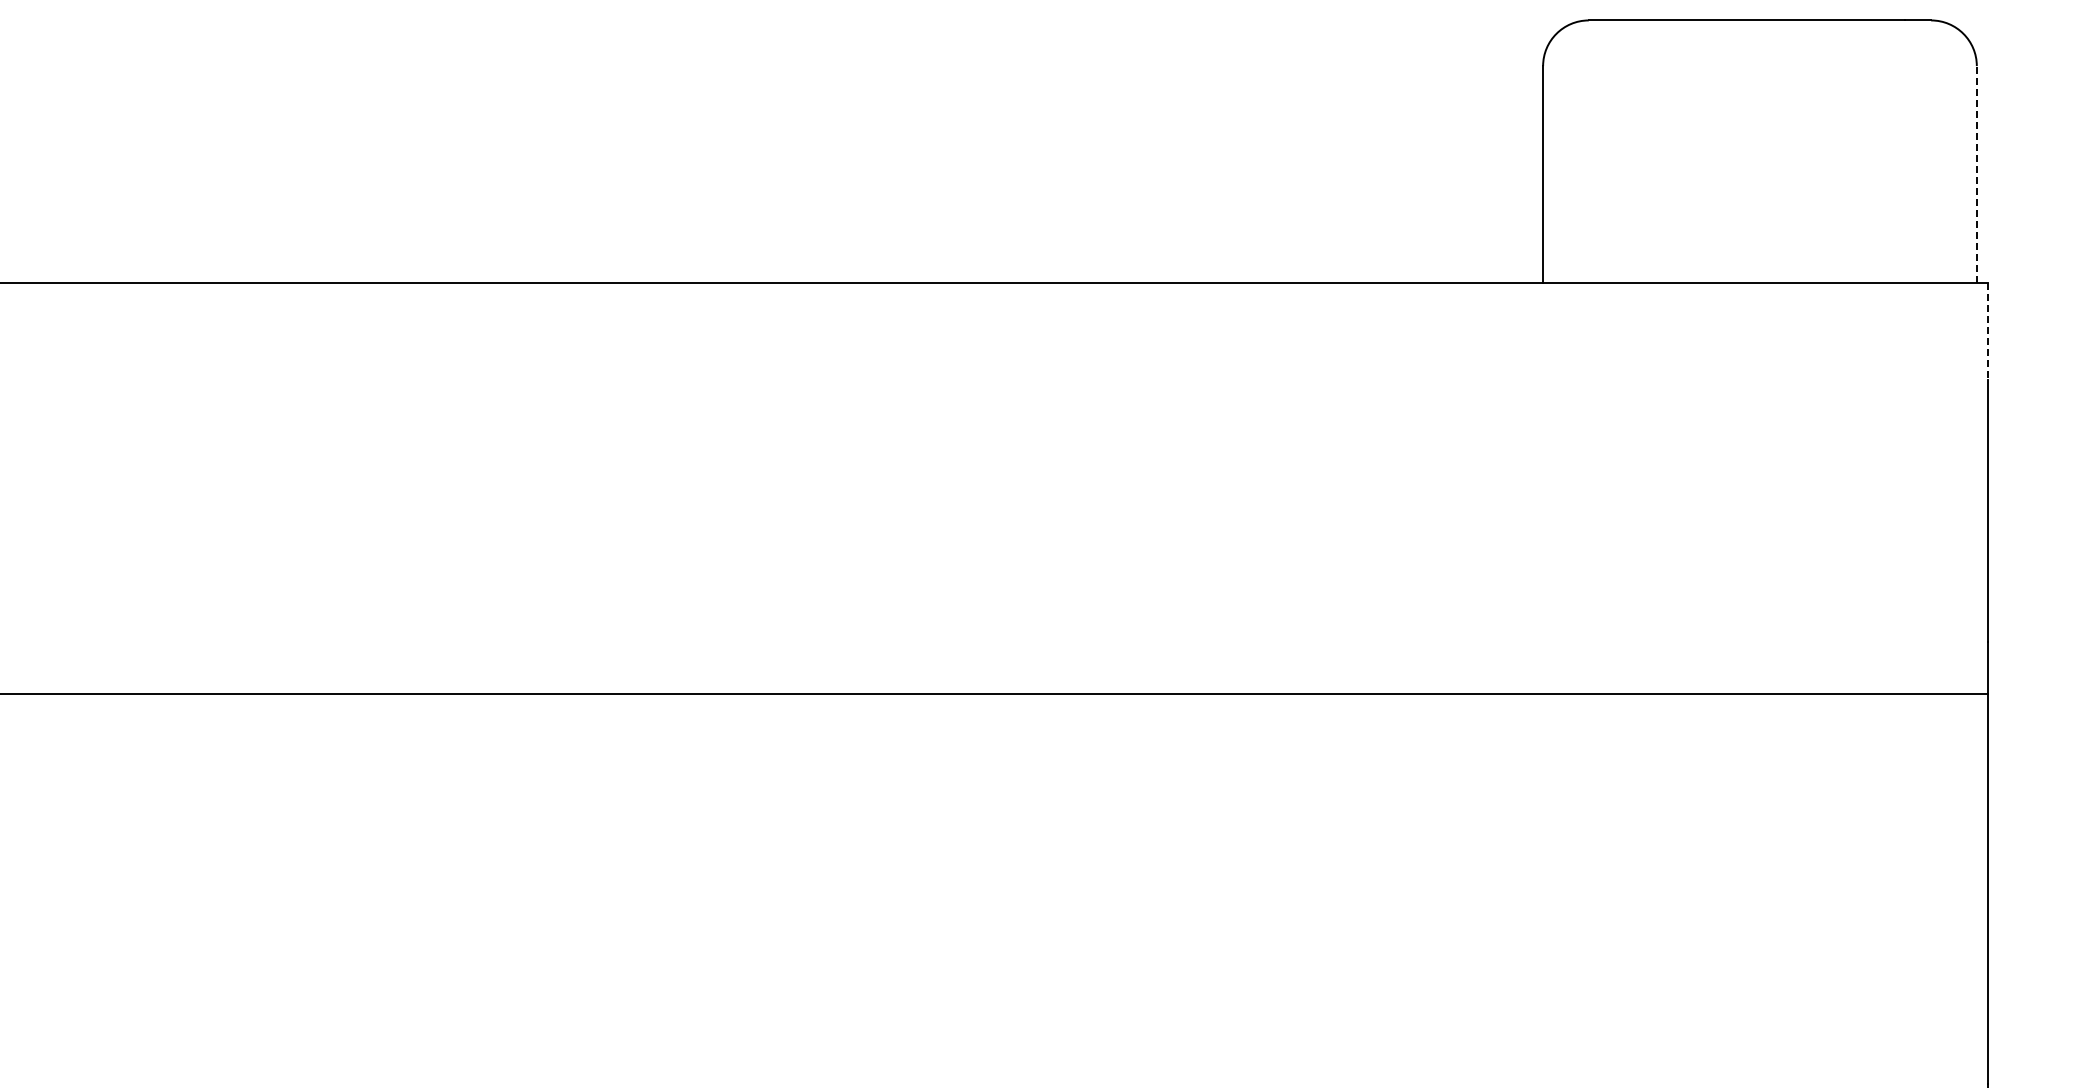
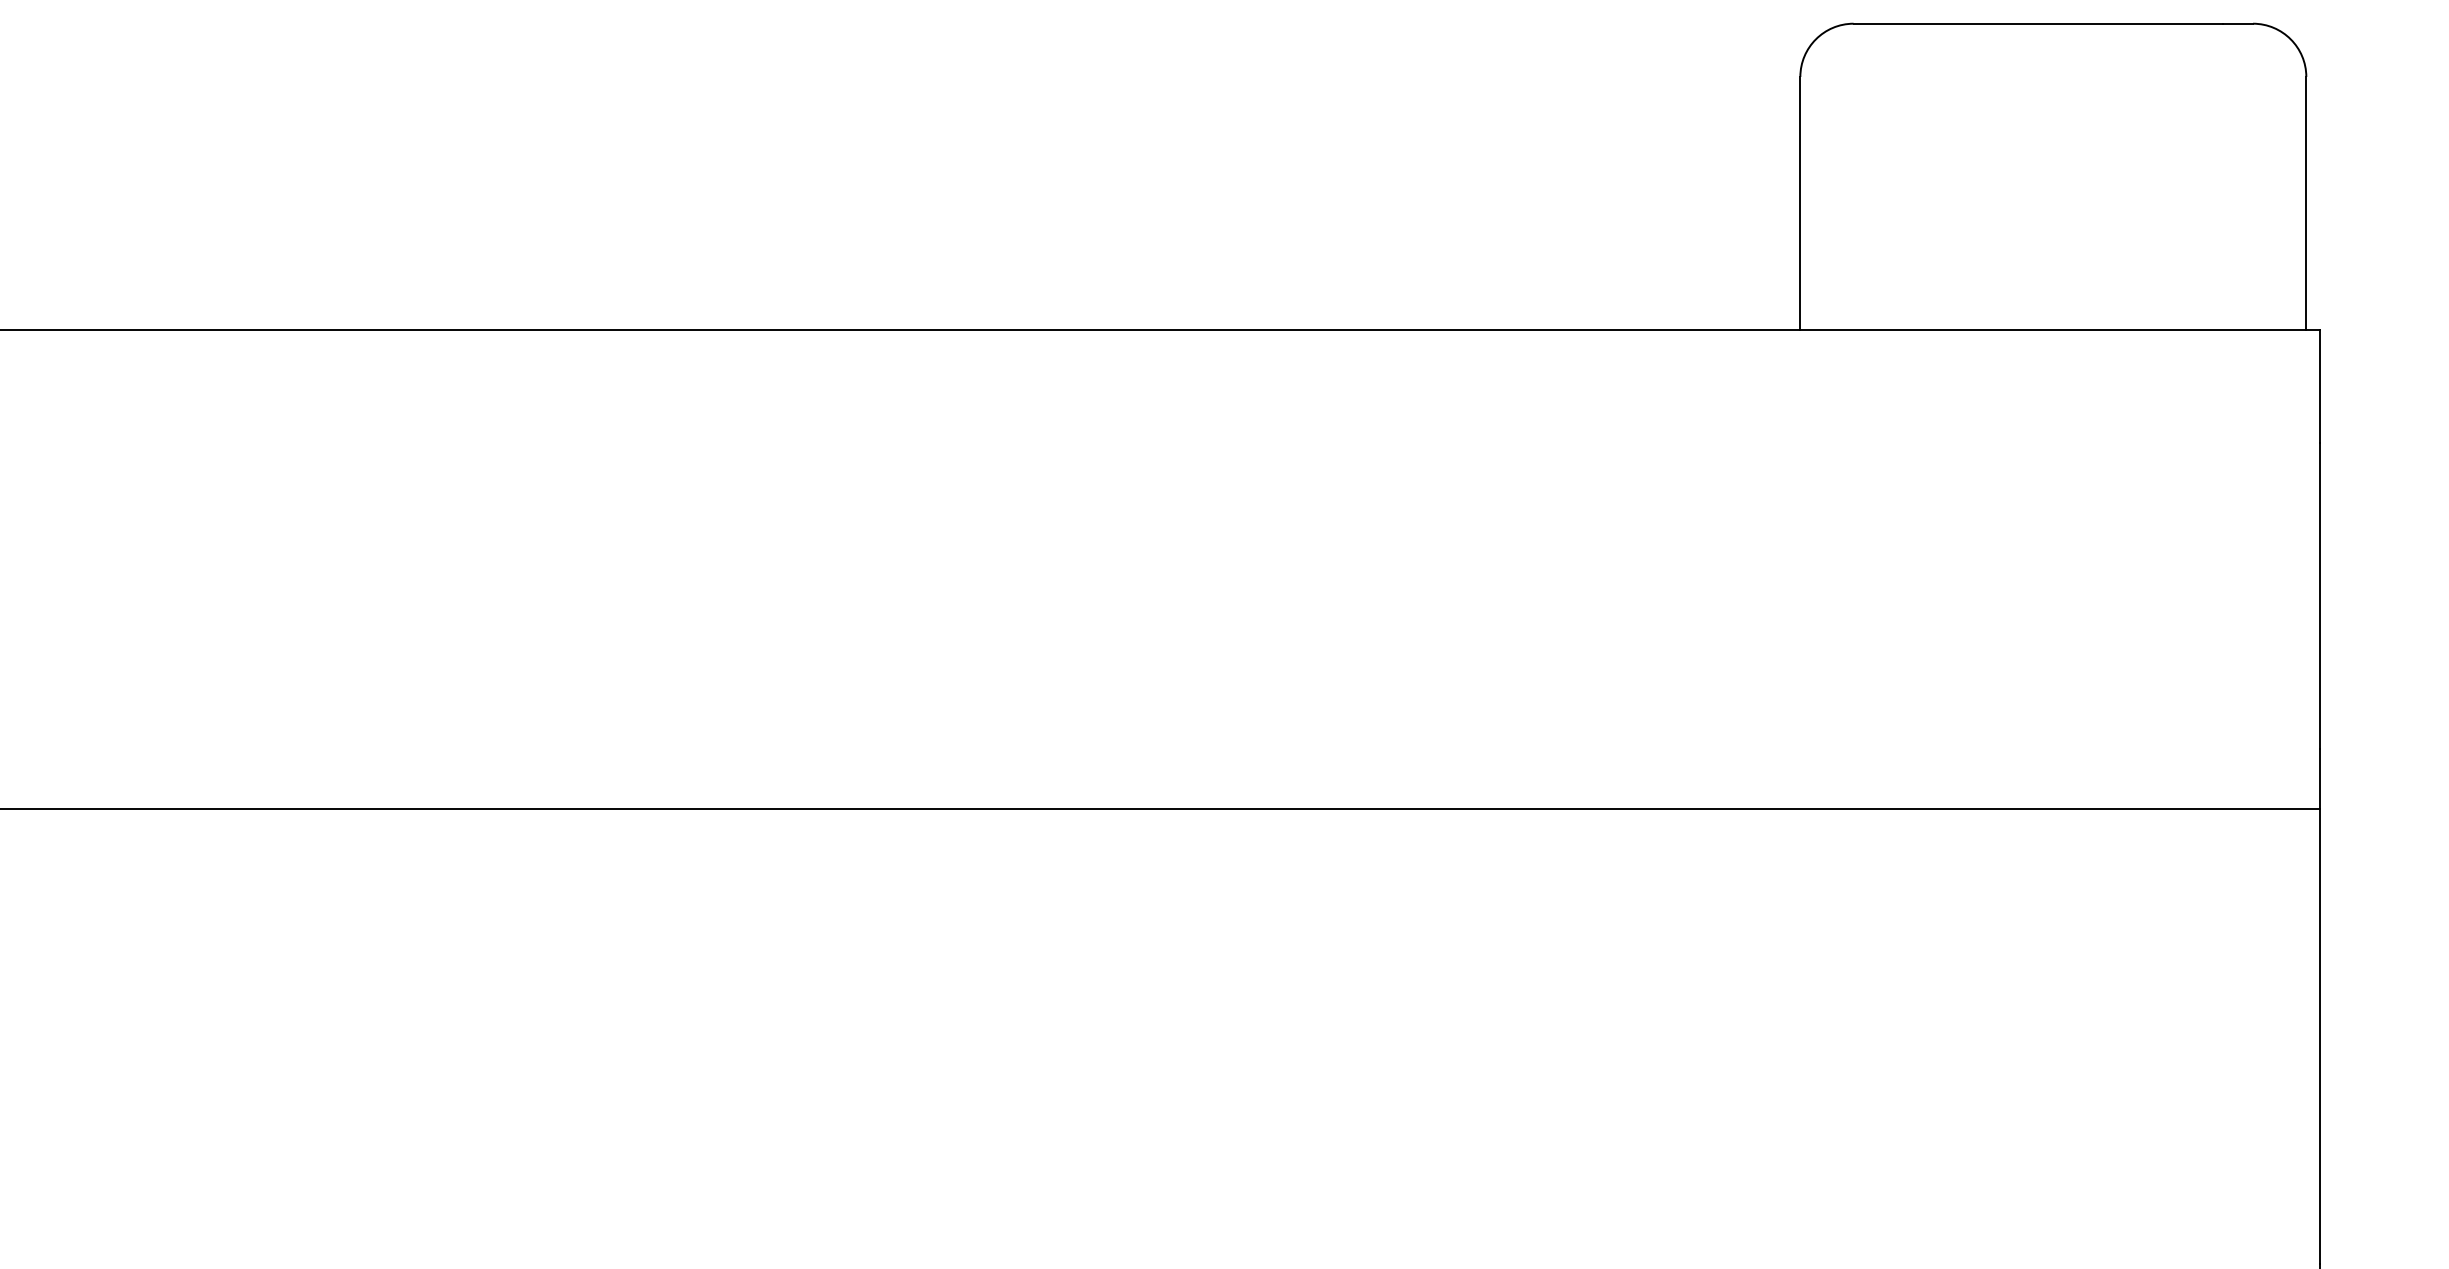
line: (1976, 174) -> (2305, 203), dashed -> solid
line: (1988, 331) -> (2319, 386), dashed -> solid

